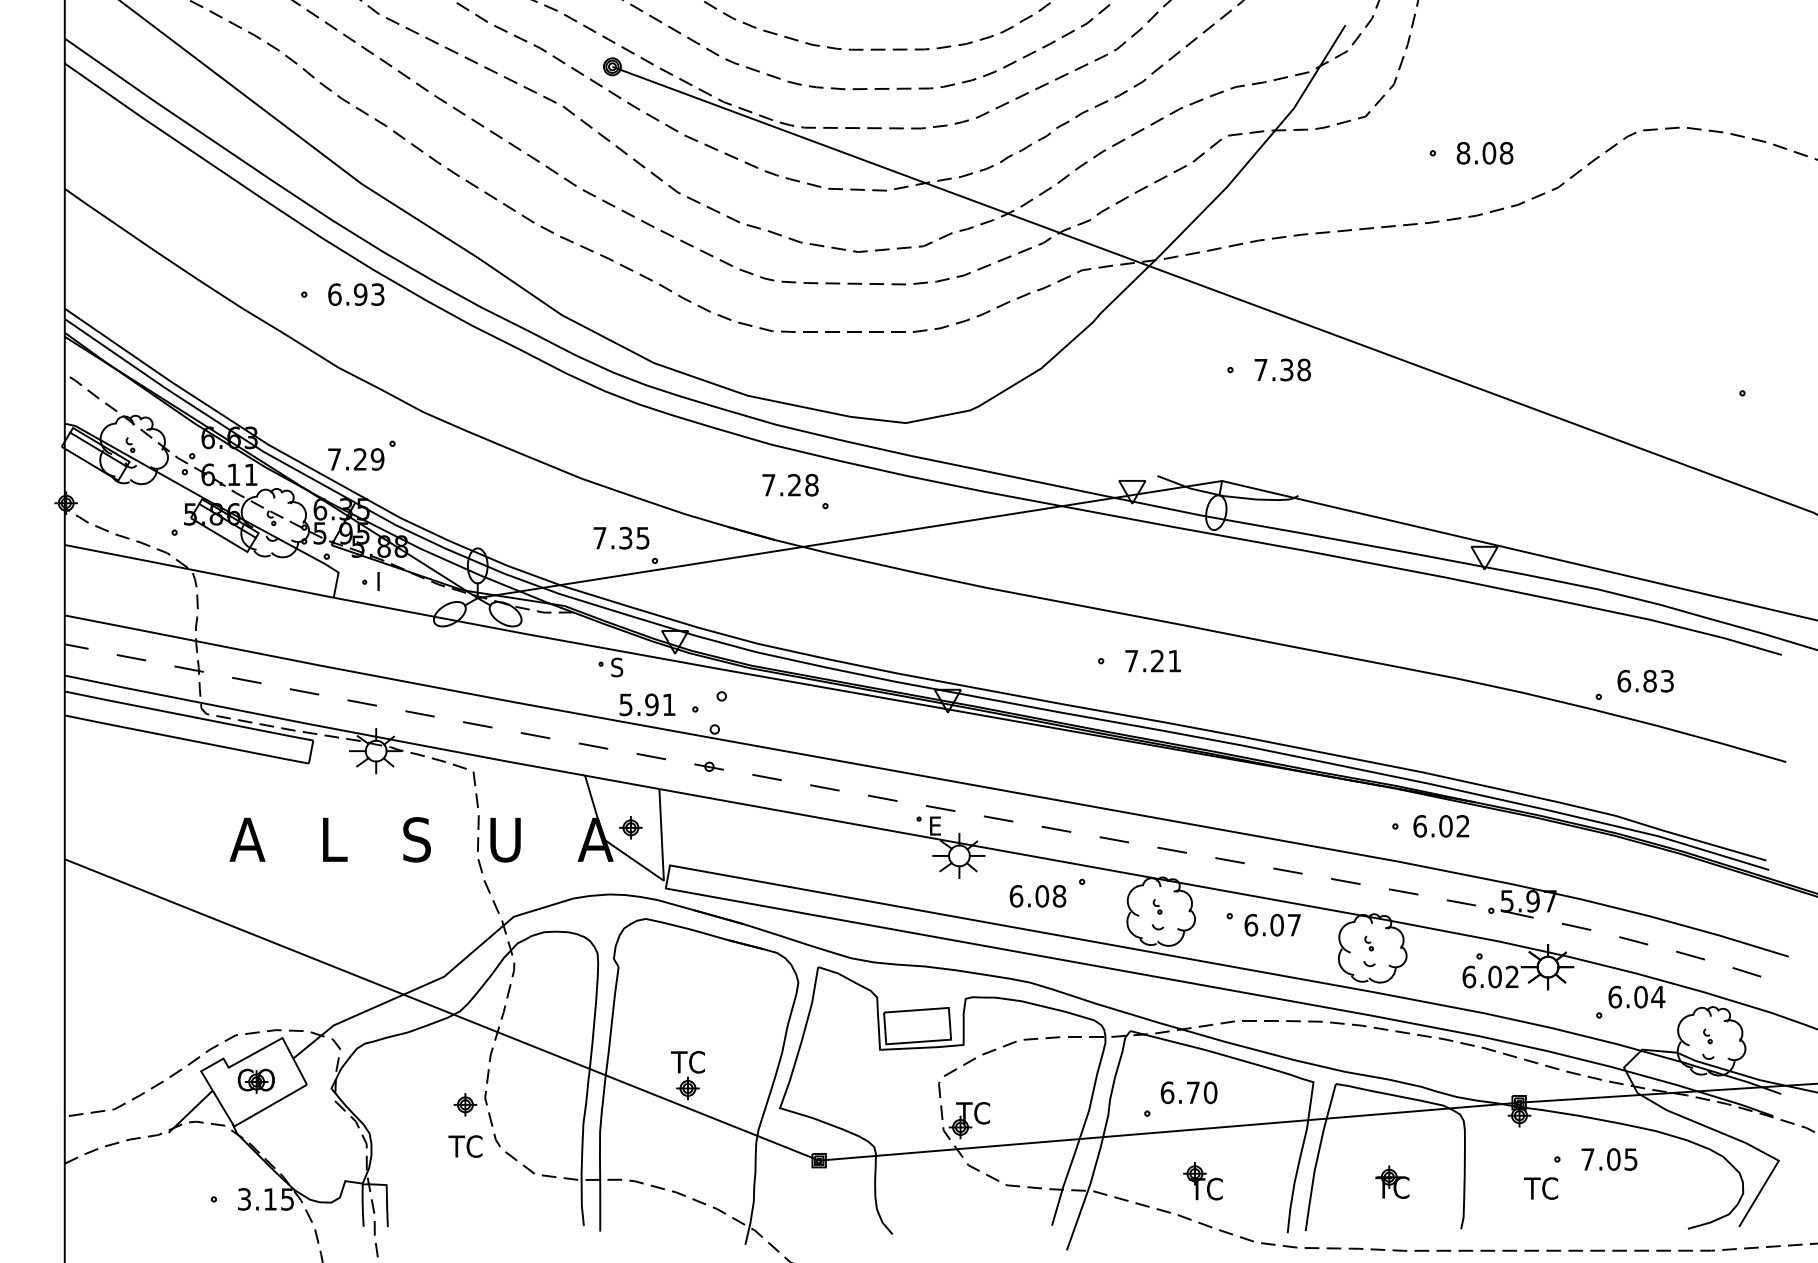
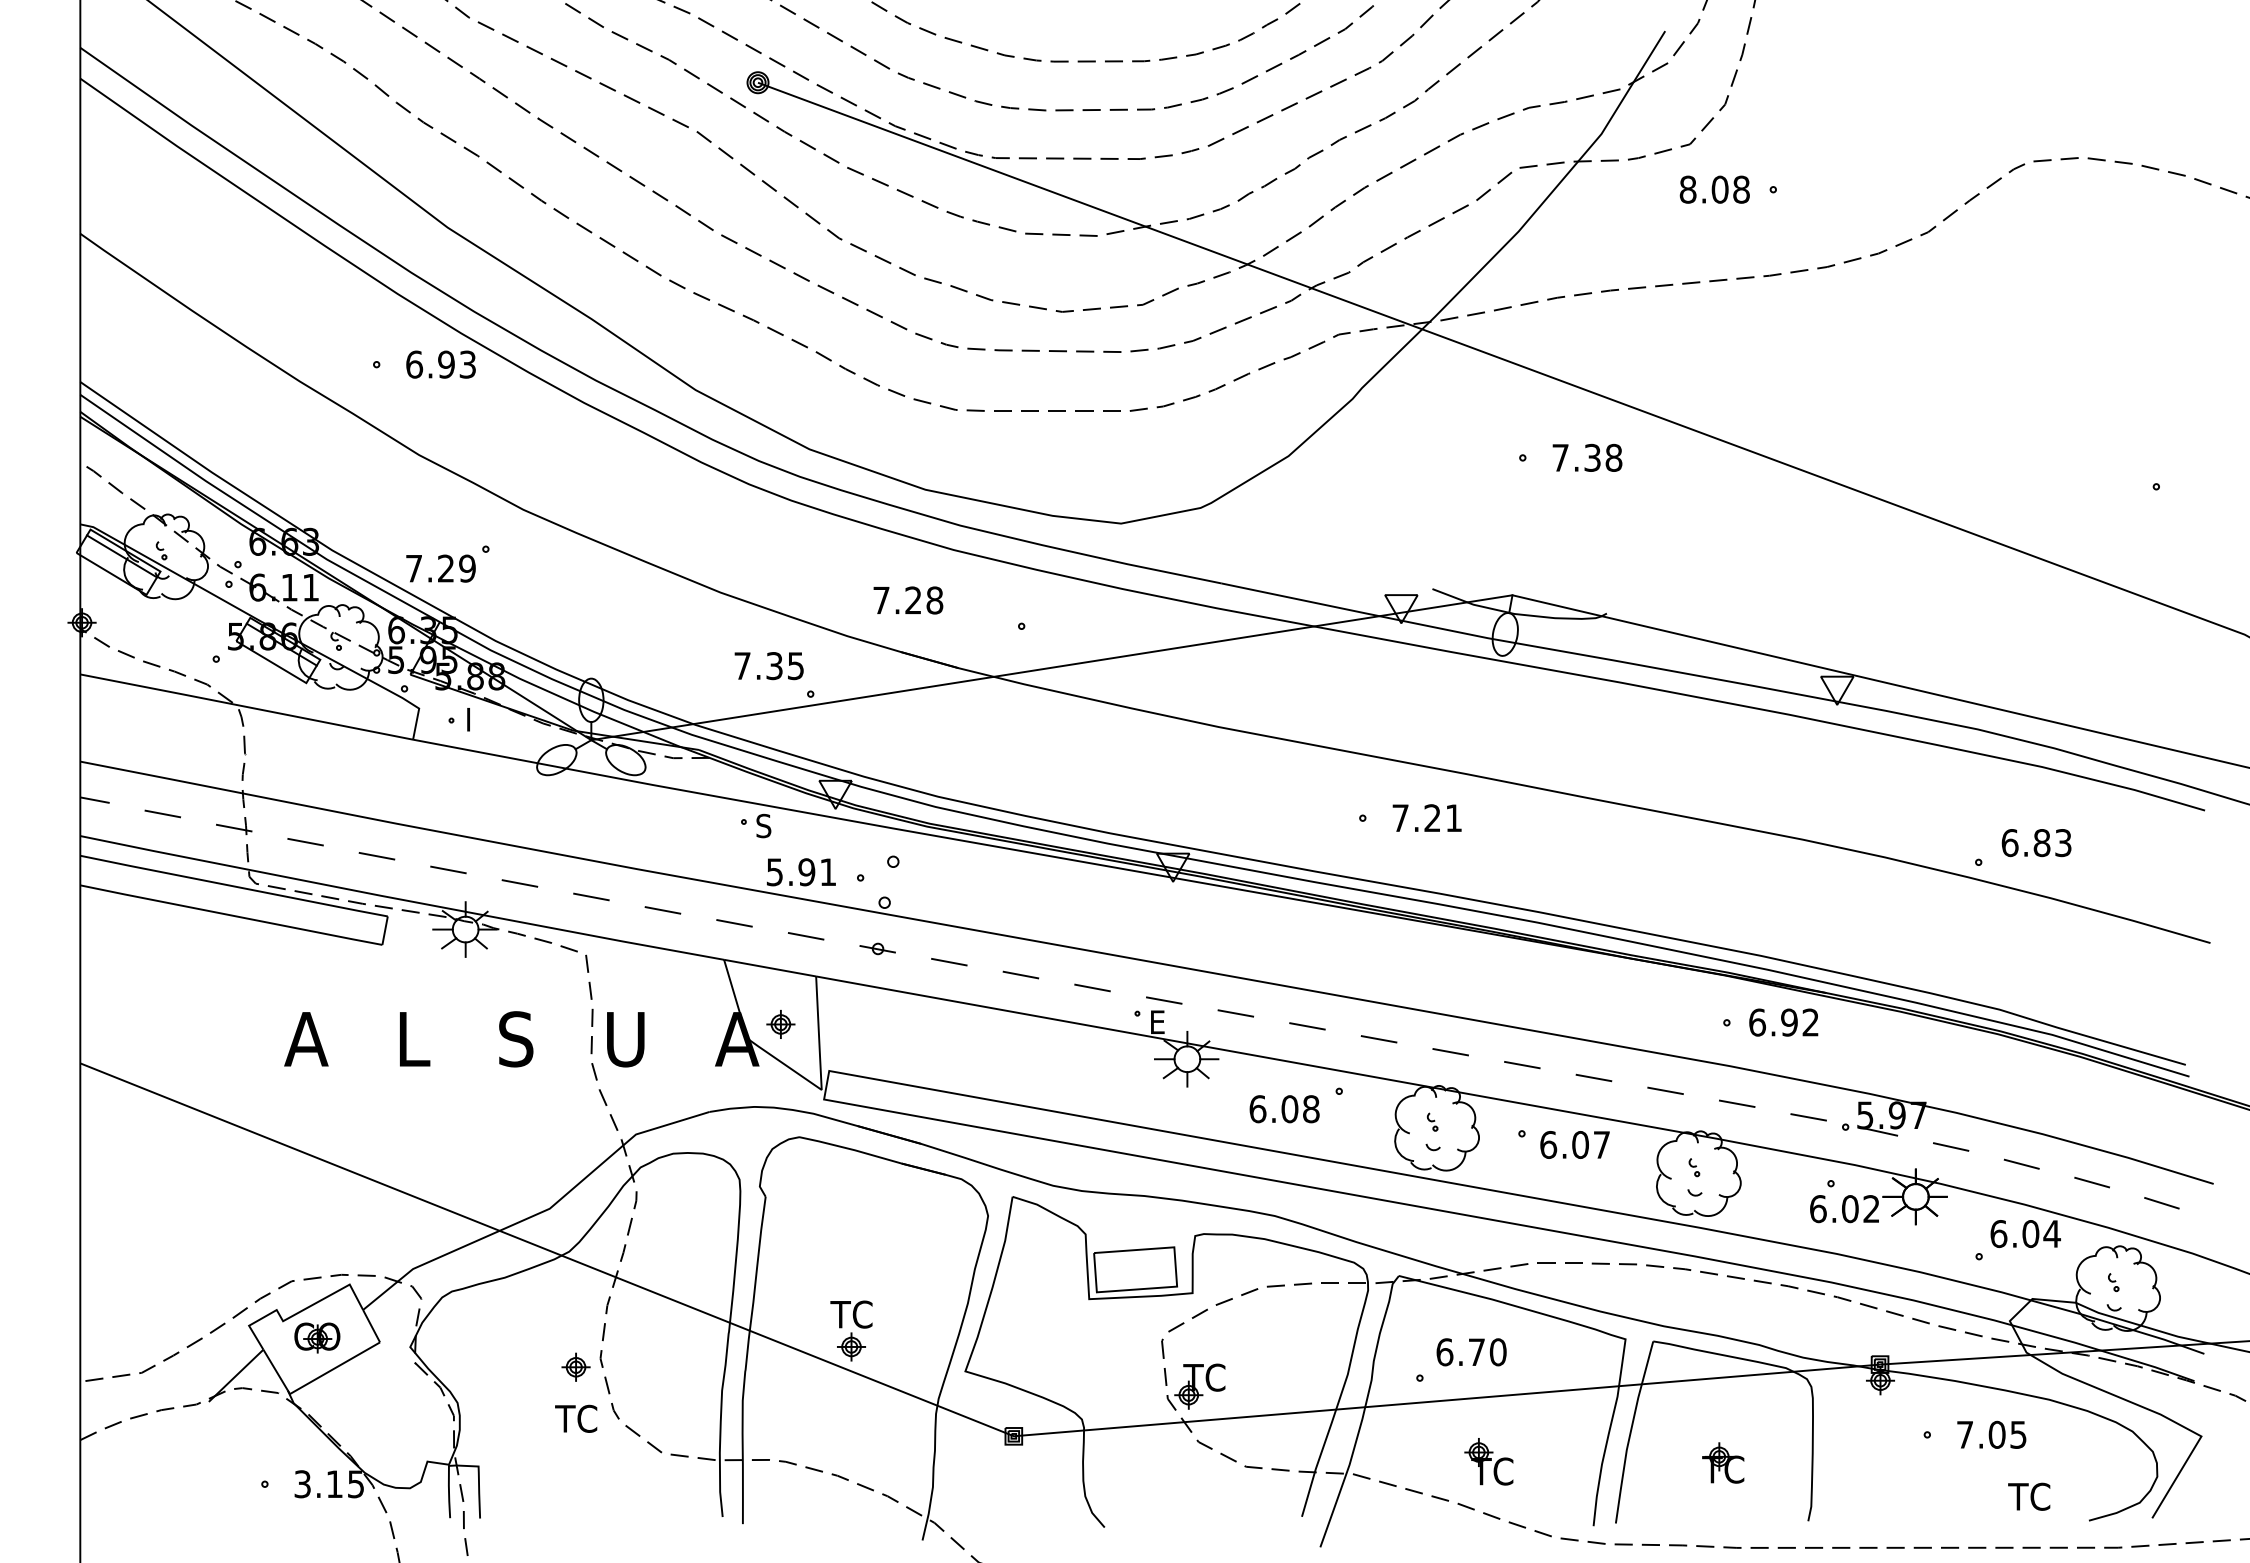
text: (1484, 153) -> (1714, 189), moved
text: (790, 485) -> (908, 600), moved
text: (1445, 826) -> (1789, 1022), 6.02 -> 6.92
text: (1541, 1188) -> (2029, 1496), moved

